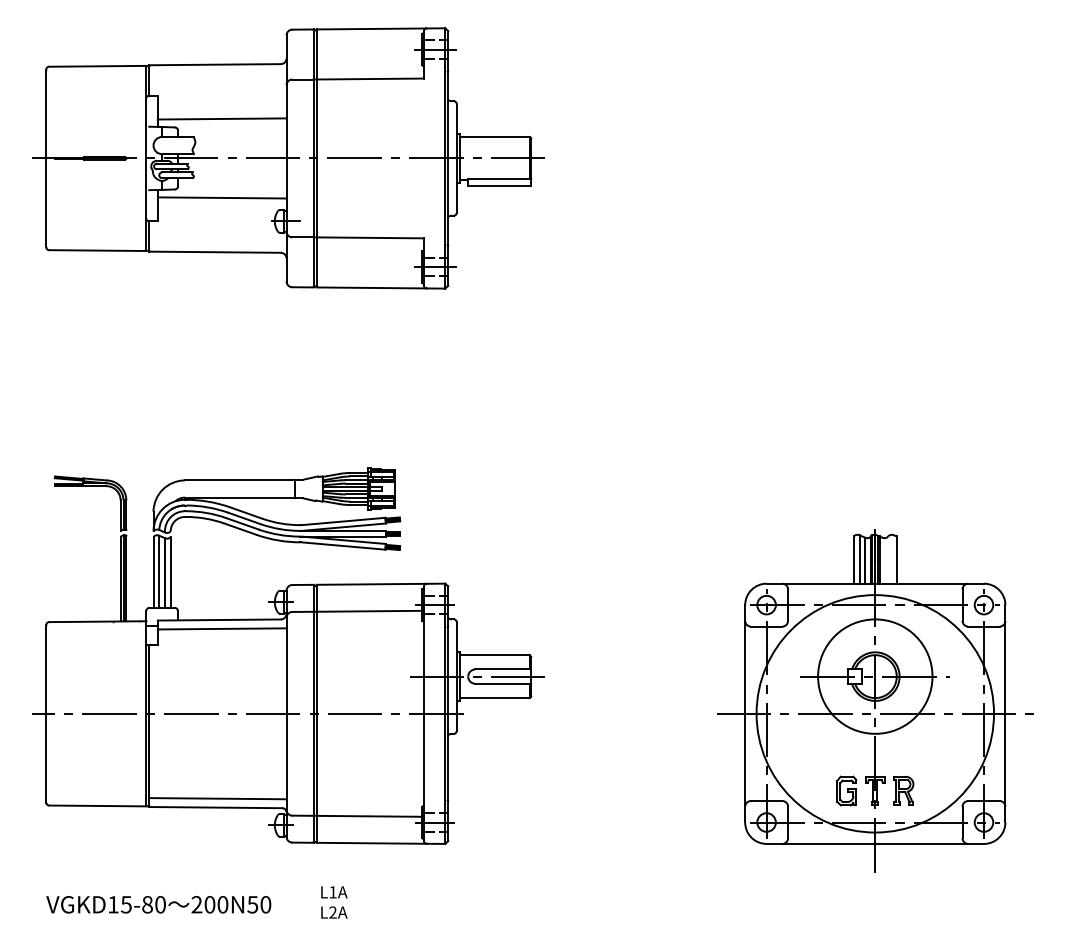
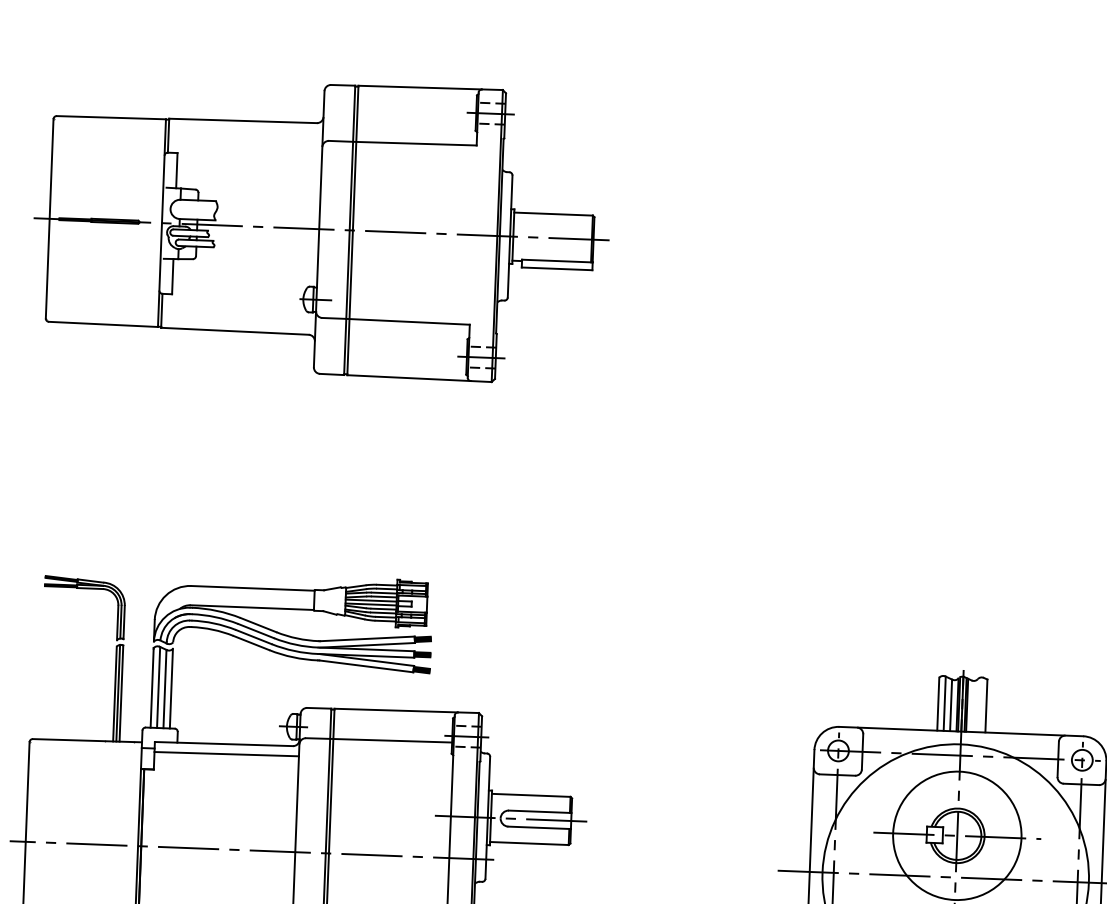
line: (221, 118) -> (247, 181), removed
line: (221, 197) -> (244, 270), removed

